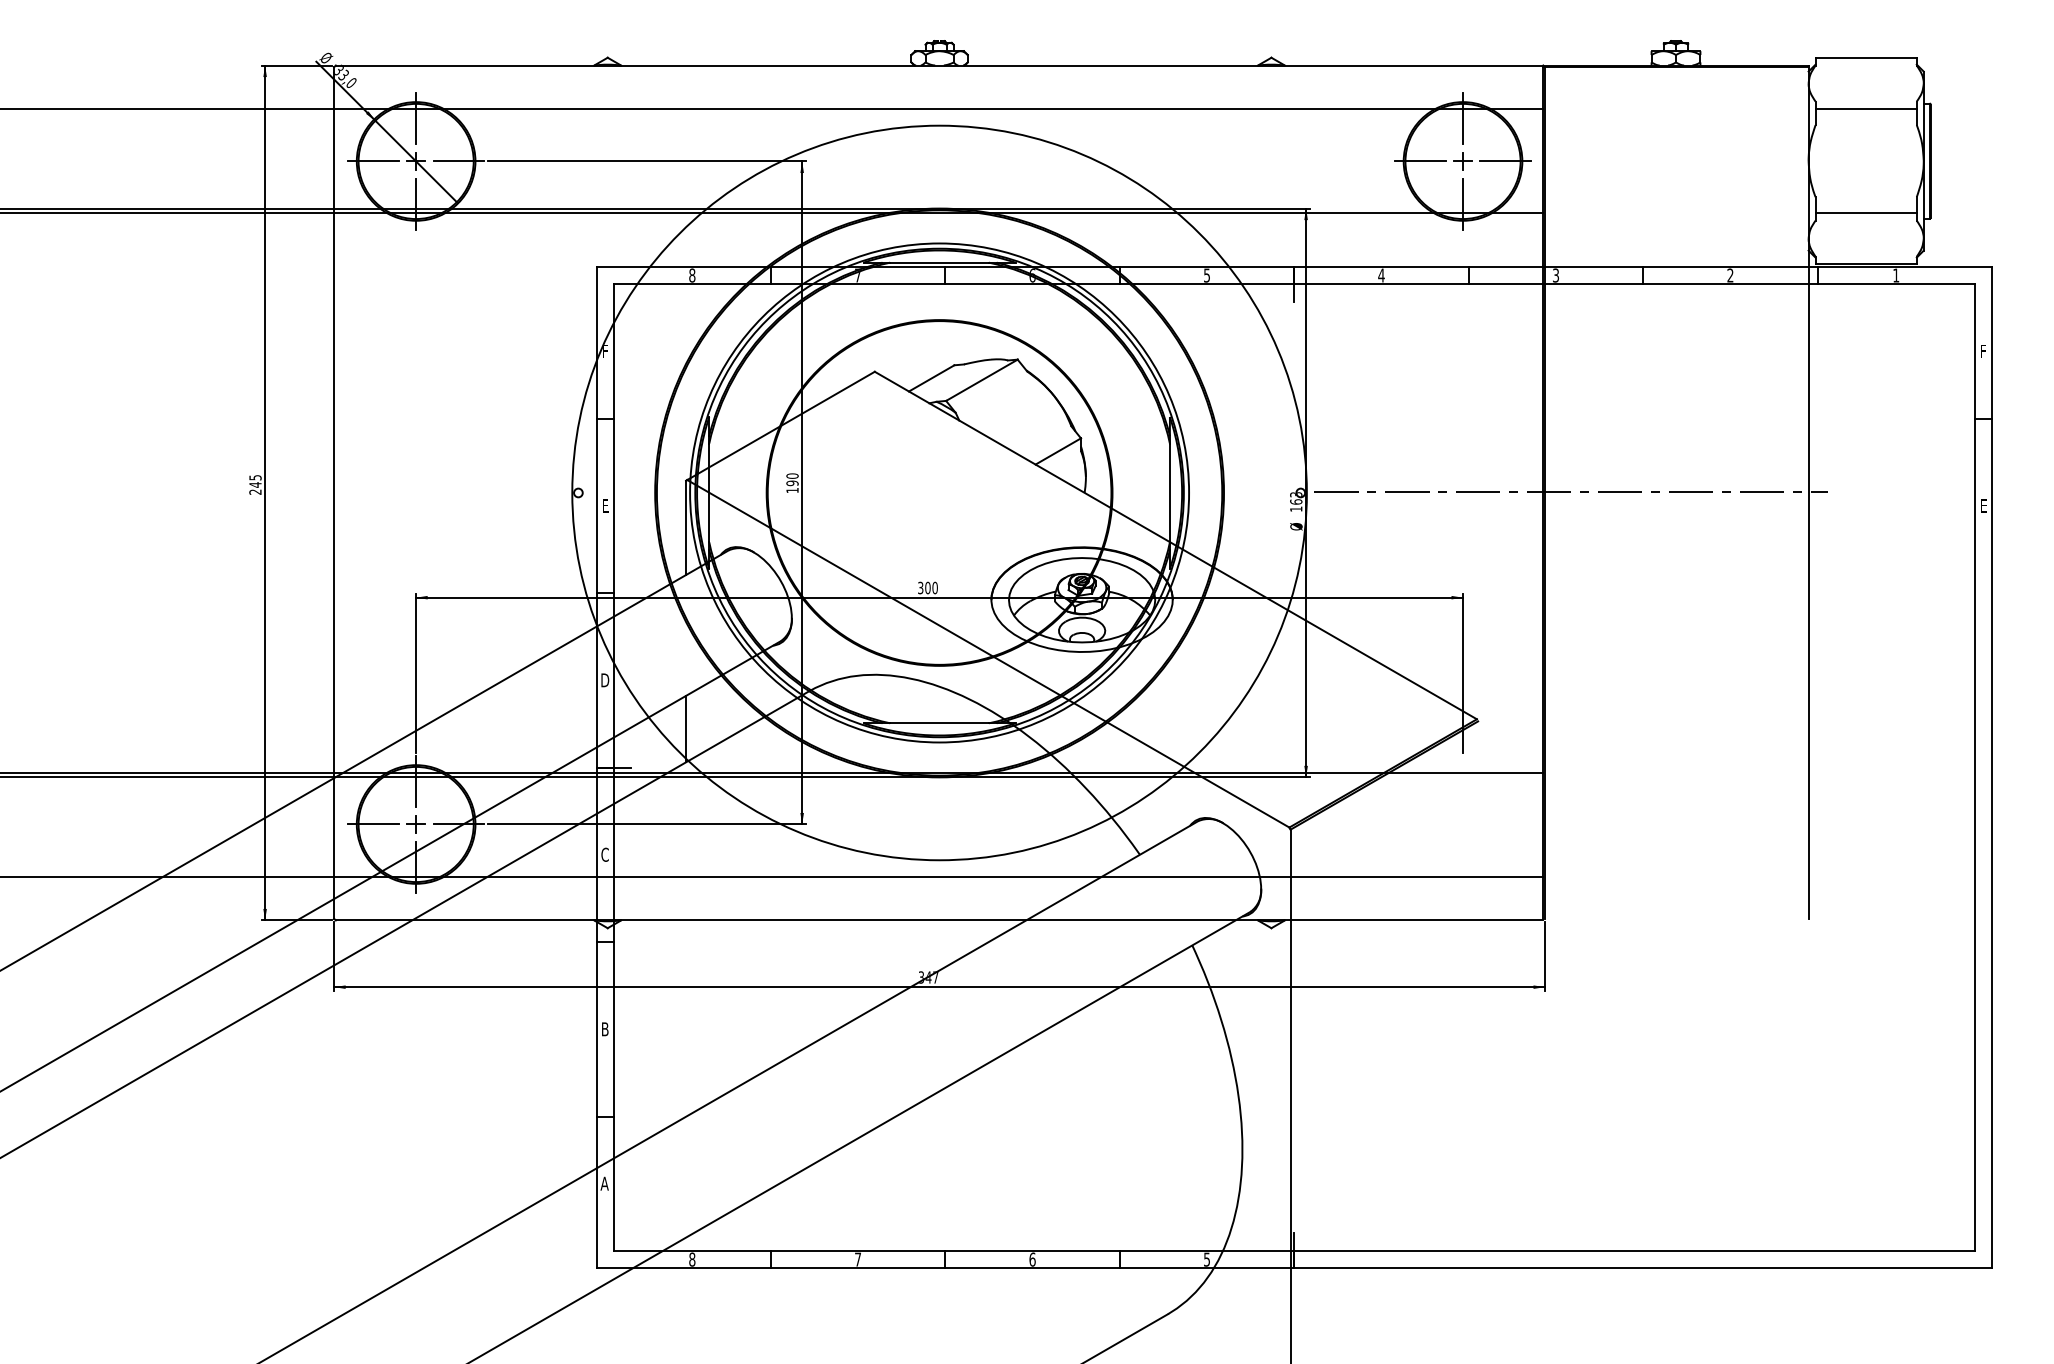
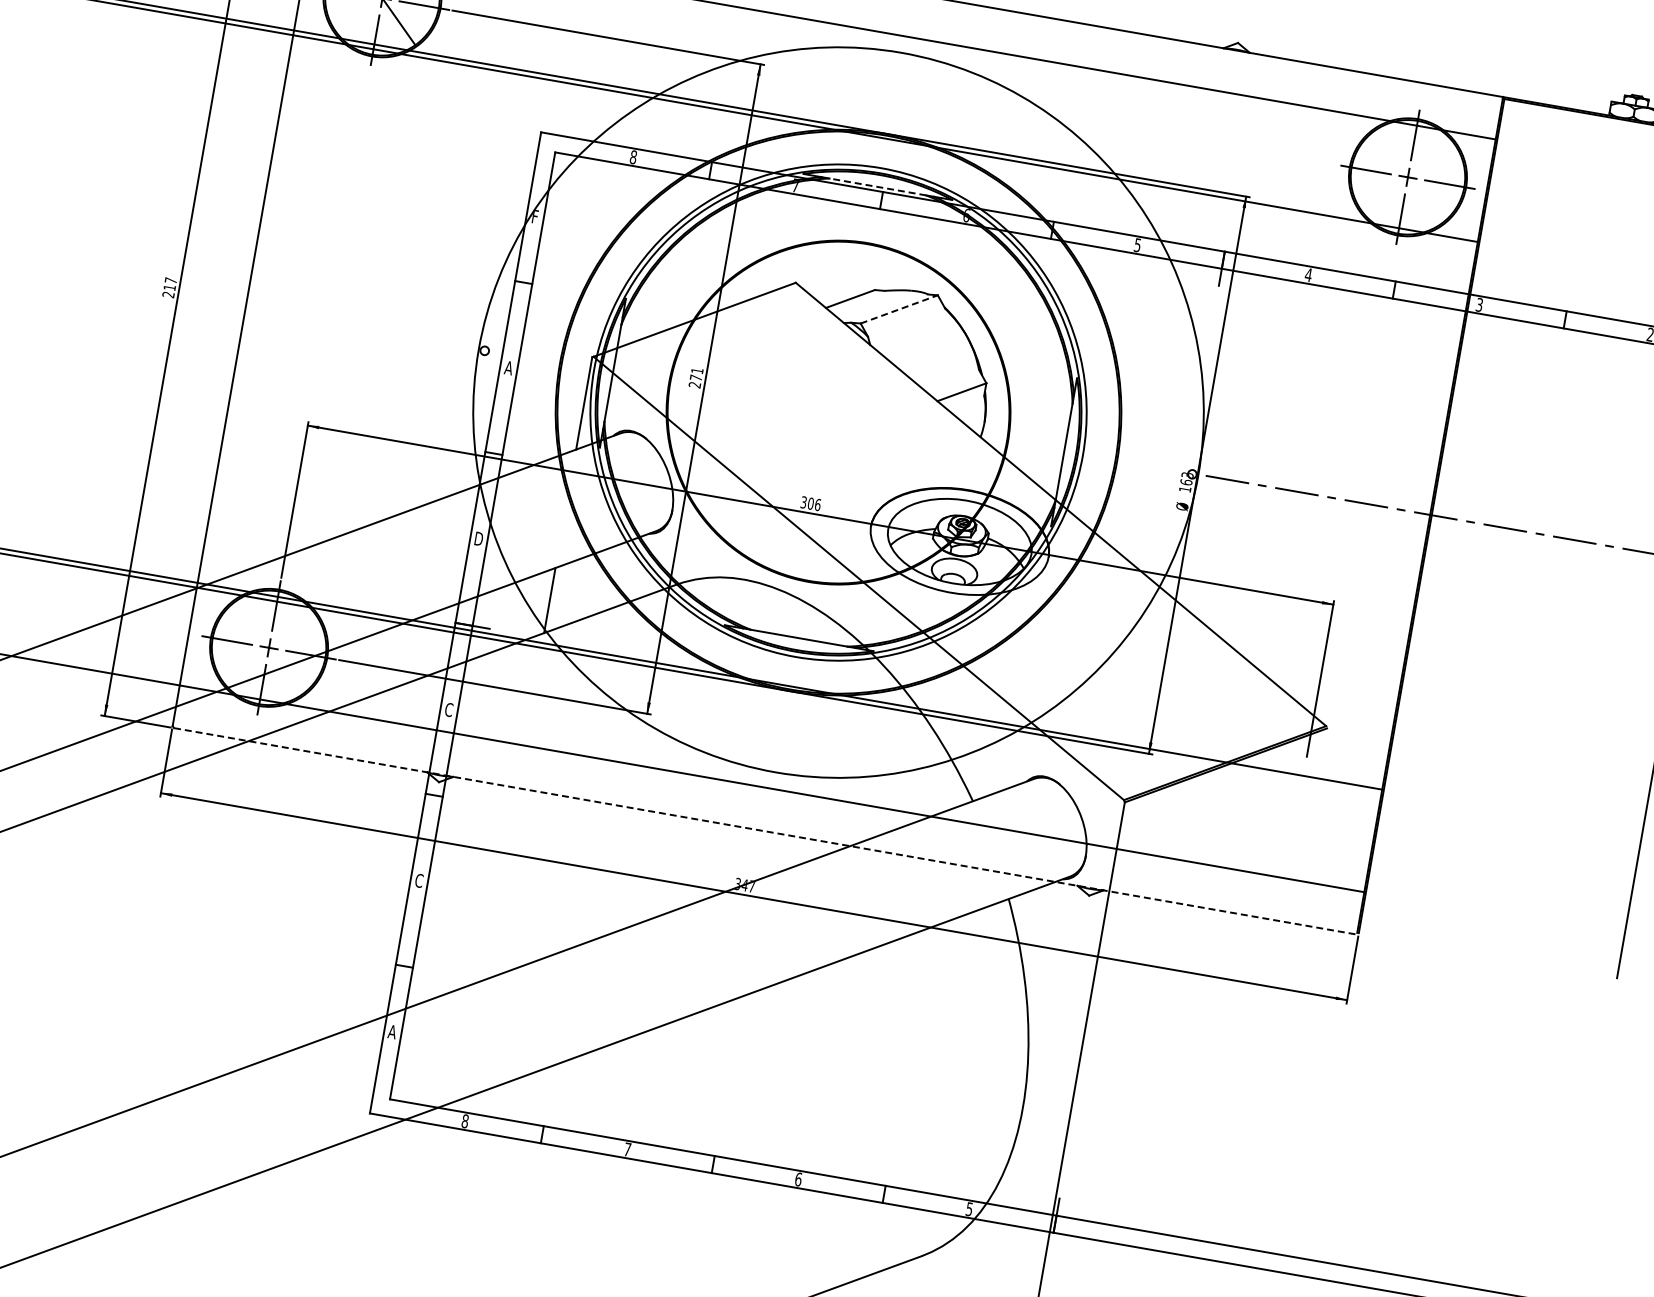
line: (939, 262) -> (877, 186), solid -> dashed
line: (982, 380) -> (899, 309), solid -> dashed
text: (255, 481) -> (170, 284), 245 -> 217
text: (792, 483) -> (696, 378), 190 -> 271
text: (605, 505) -> (509, 367), E -> A
text: (934, 587) -> (817, 504), 300 -> 306
line: (939, 920) -> (765, 831), solid -> dashed
text: (604, 1029) -> (418, 880), B -> C

